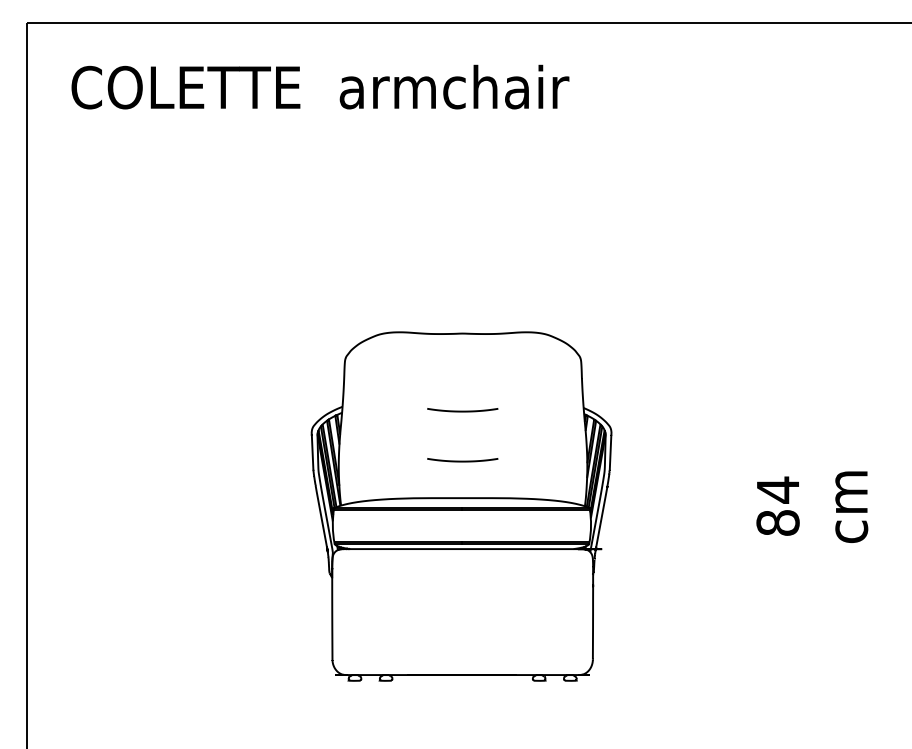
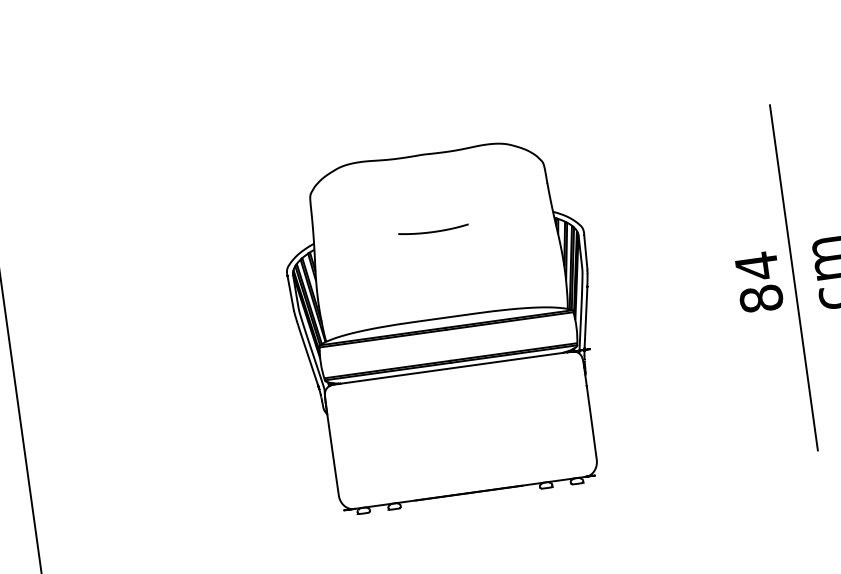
curve: (462, 460) -> (440, 280), removed
line: (813, 506) -> (794, 277), added

